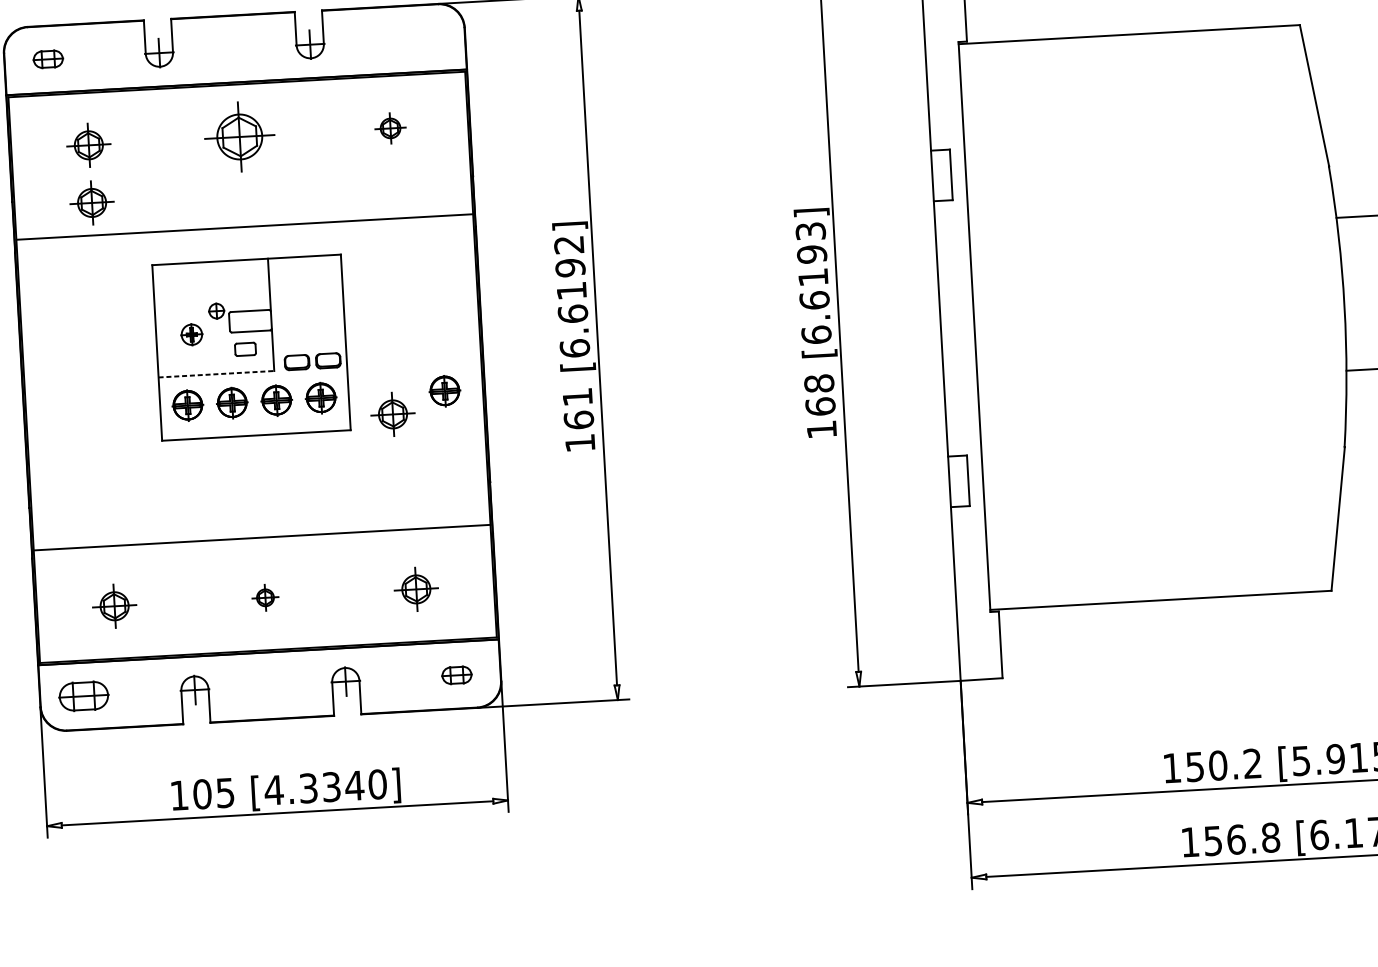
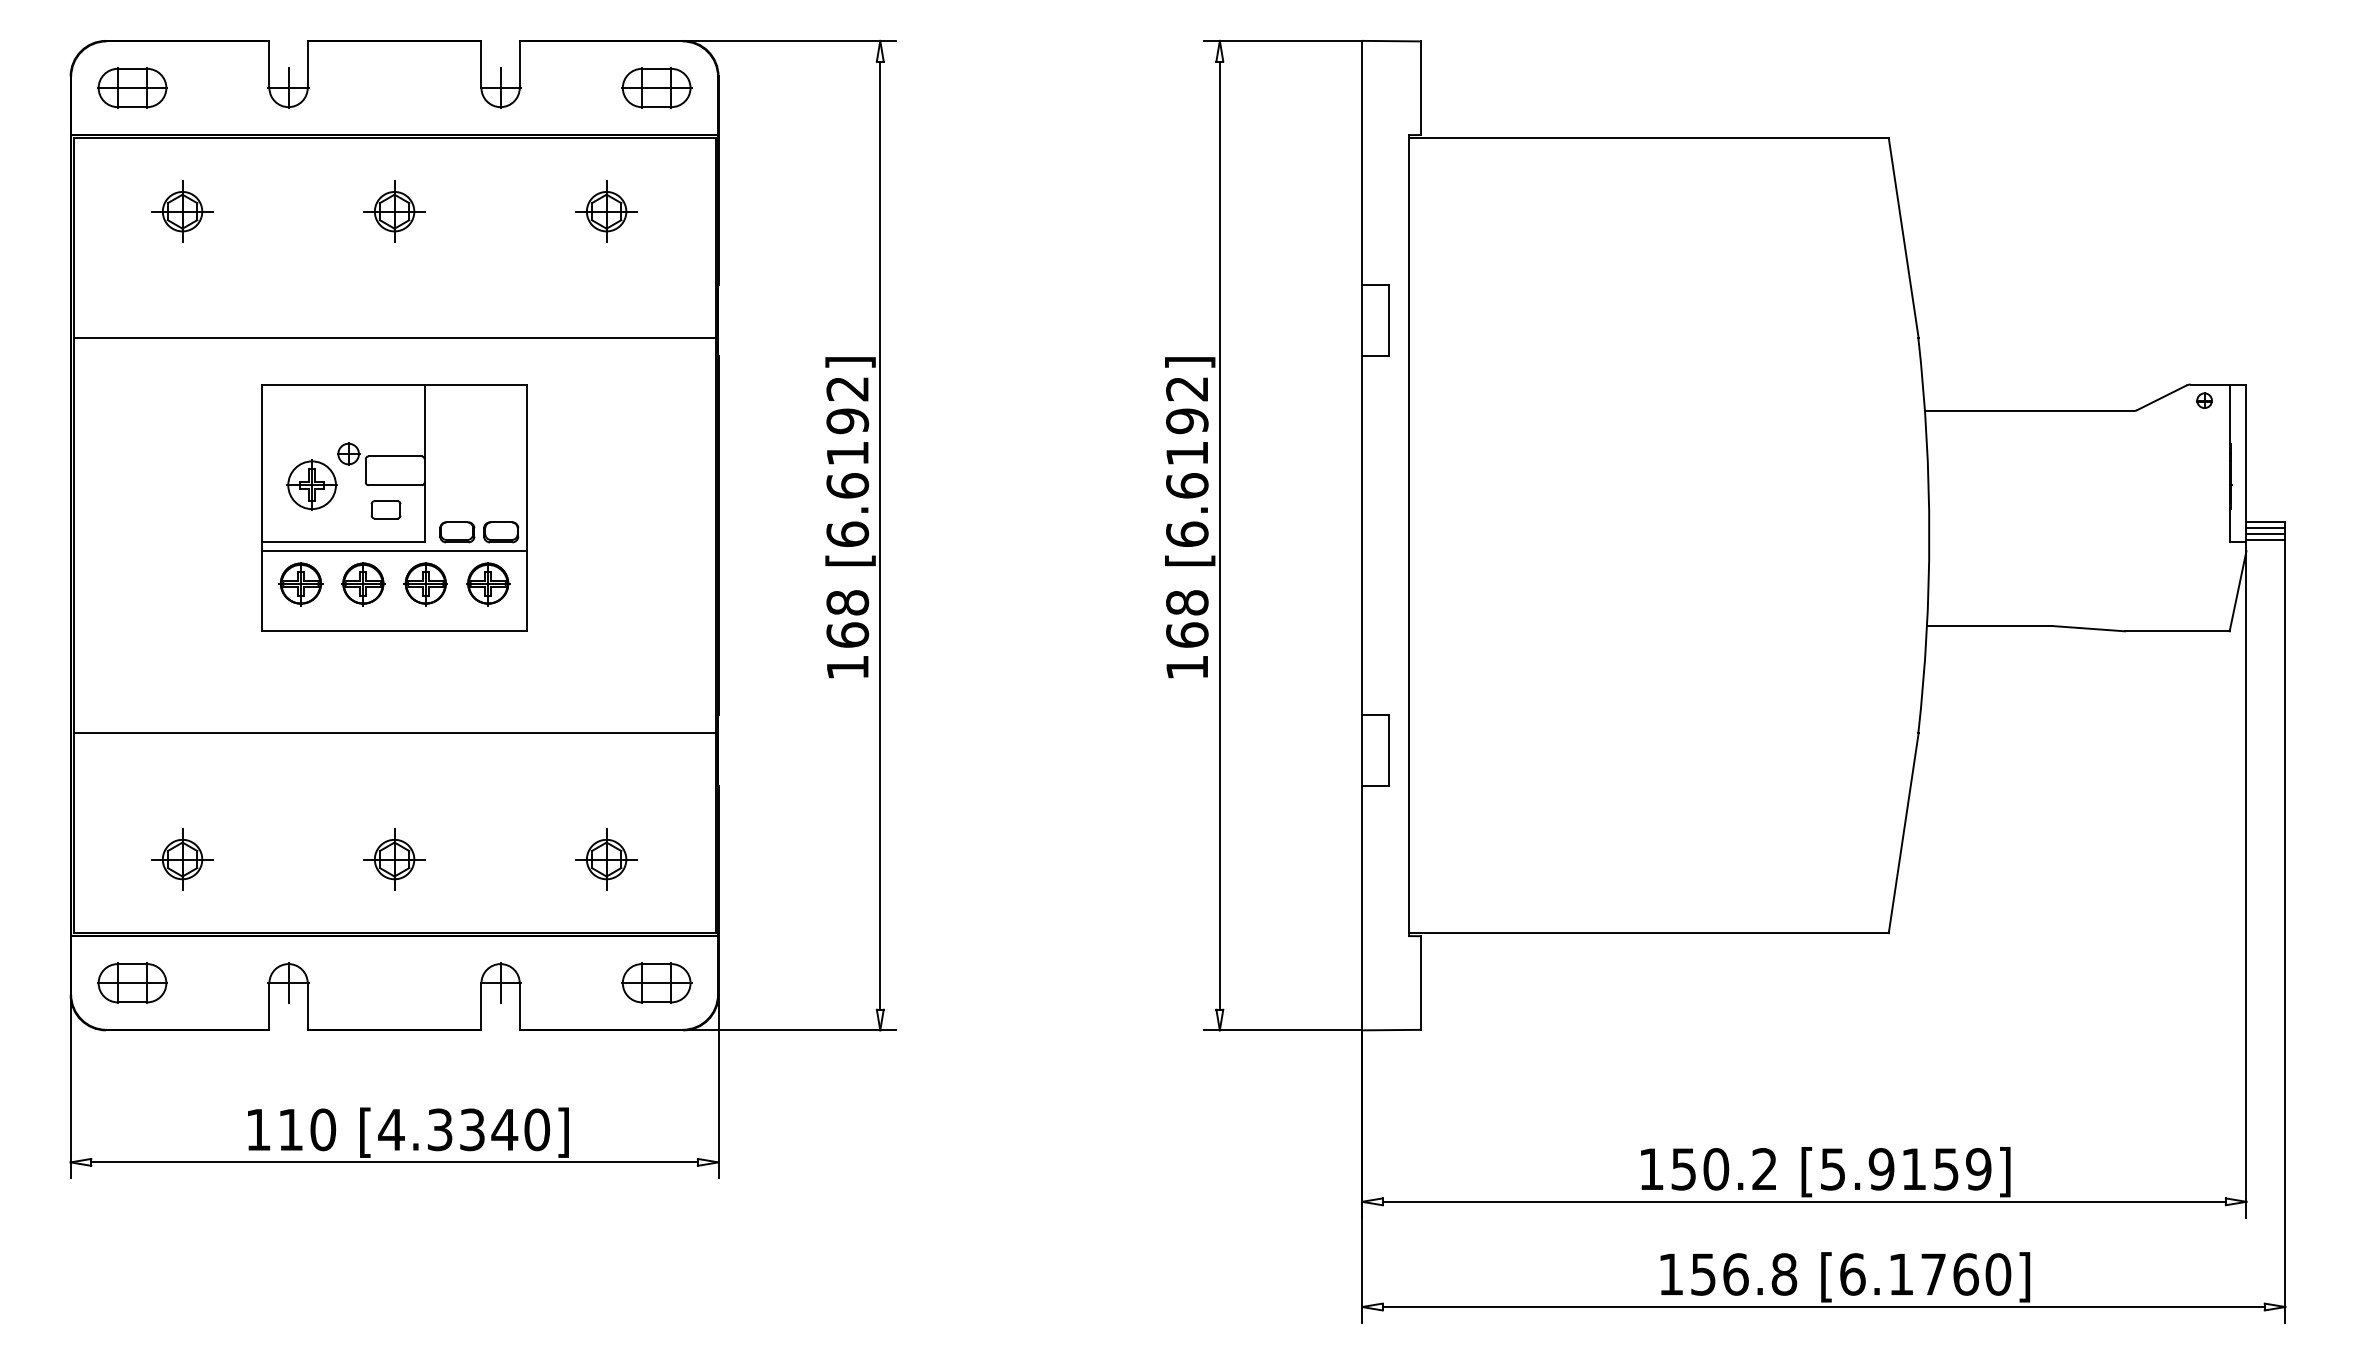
part: (421, 38) -> (656, 87), added
part: (48, 58) -> (132, 87), size x1.67
part: (390, 128) -> (606, 211), size x1.43
part: (239, 136) -> (394, 211), size x0.62
part: (92, 202) -> (182, 292), removed
text: (810, 231) -> (1187, 388), [6.6193] -> [6.6192]
part: (191, 334) -> (311, 484), size x1.67
line: (216, 374) -> (343, 542), dashed -> solid
line: (253, 378) -> (394, 551), added
part: (445, 391) -> (662, 584), removed
text: (577, 396) -> (847, 602), 161 -> 168
part: (392, 414) -> (587, 612), removed
line: (262, 537) -> (394, 732), moved
part: (265, 597) -> (394, 859), size x1.67
part: (456, 674) -> (656, 982), size x1.67
text: (214, 793) -> (307, 1129), 105 -> 110

